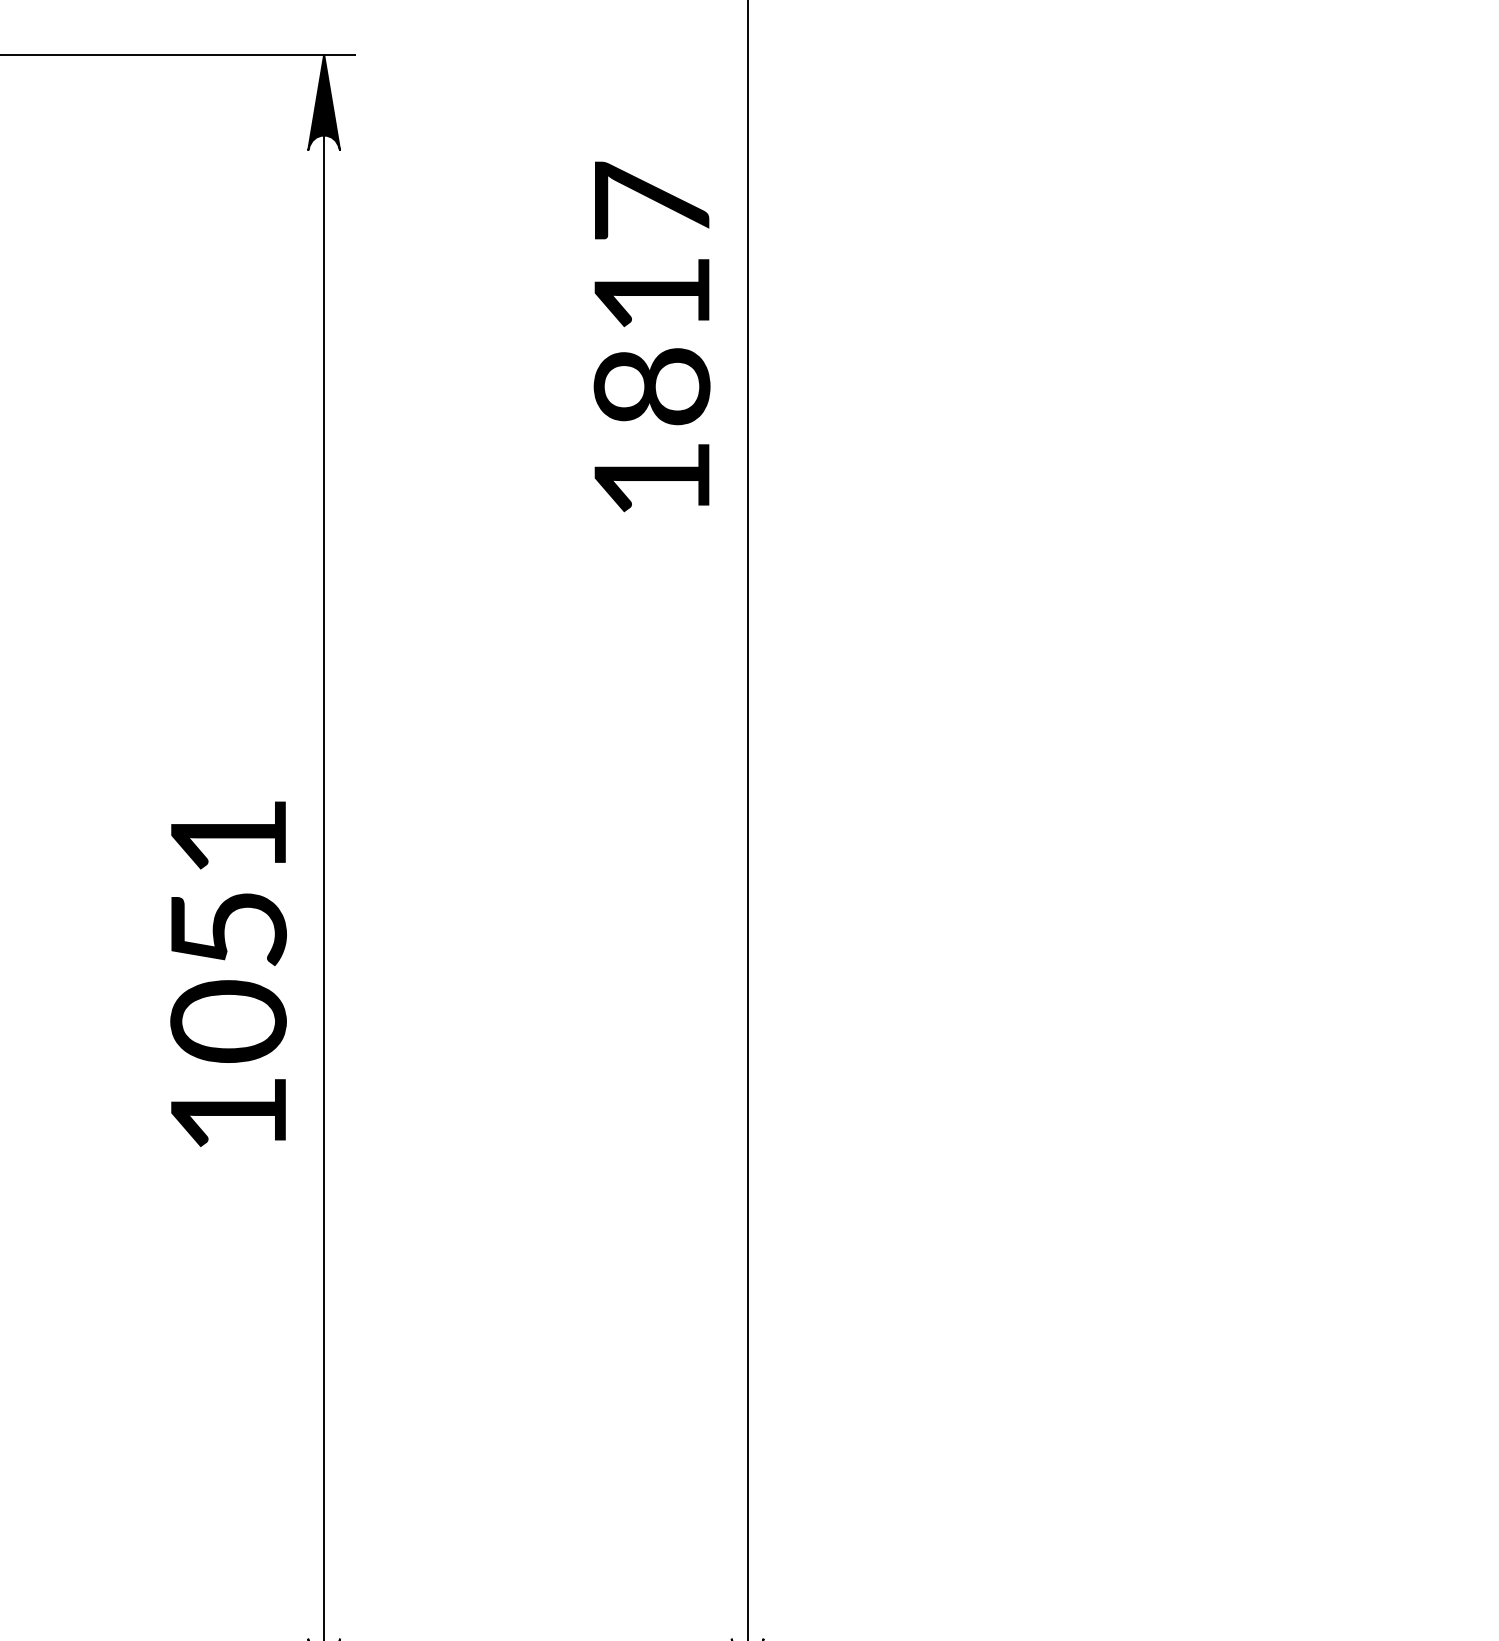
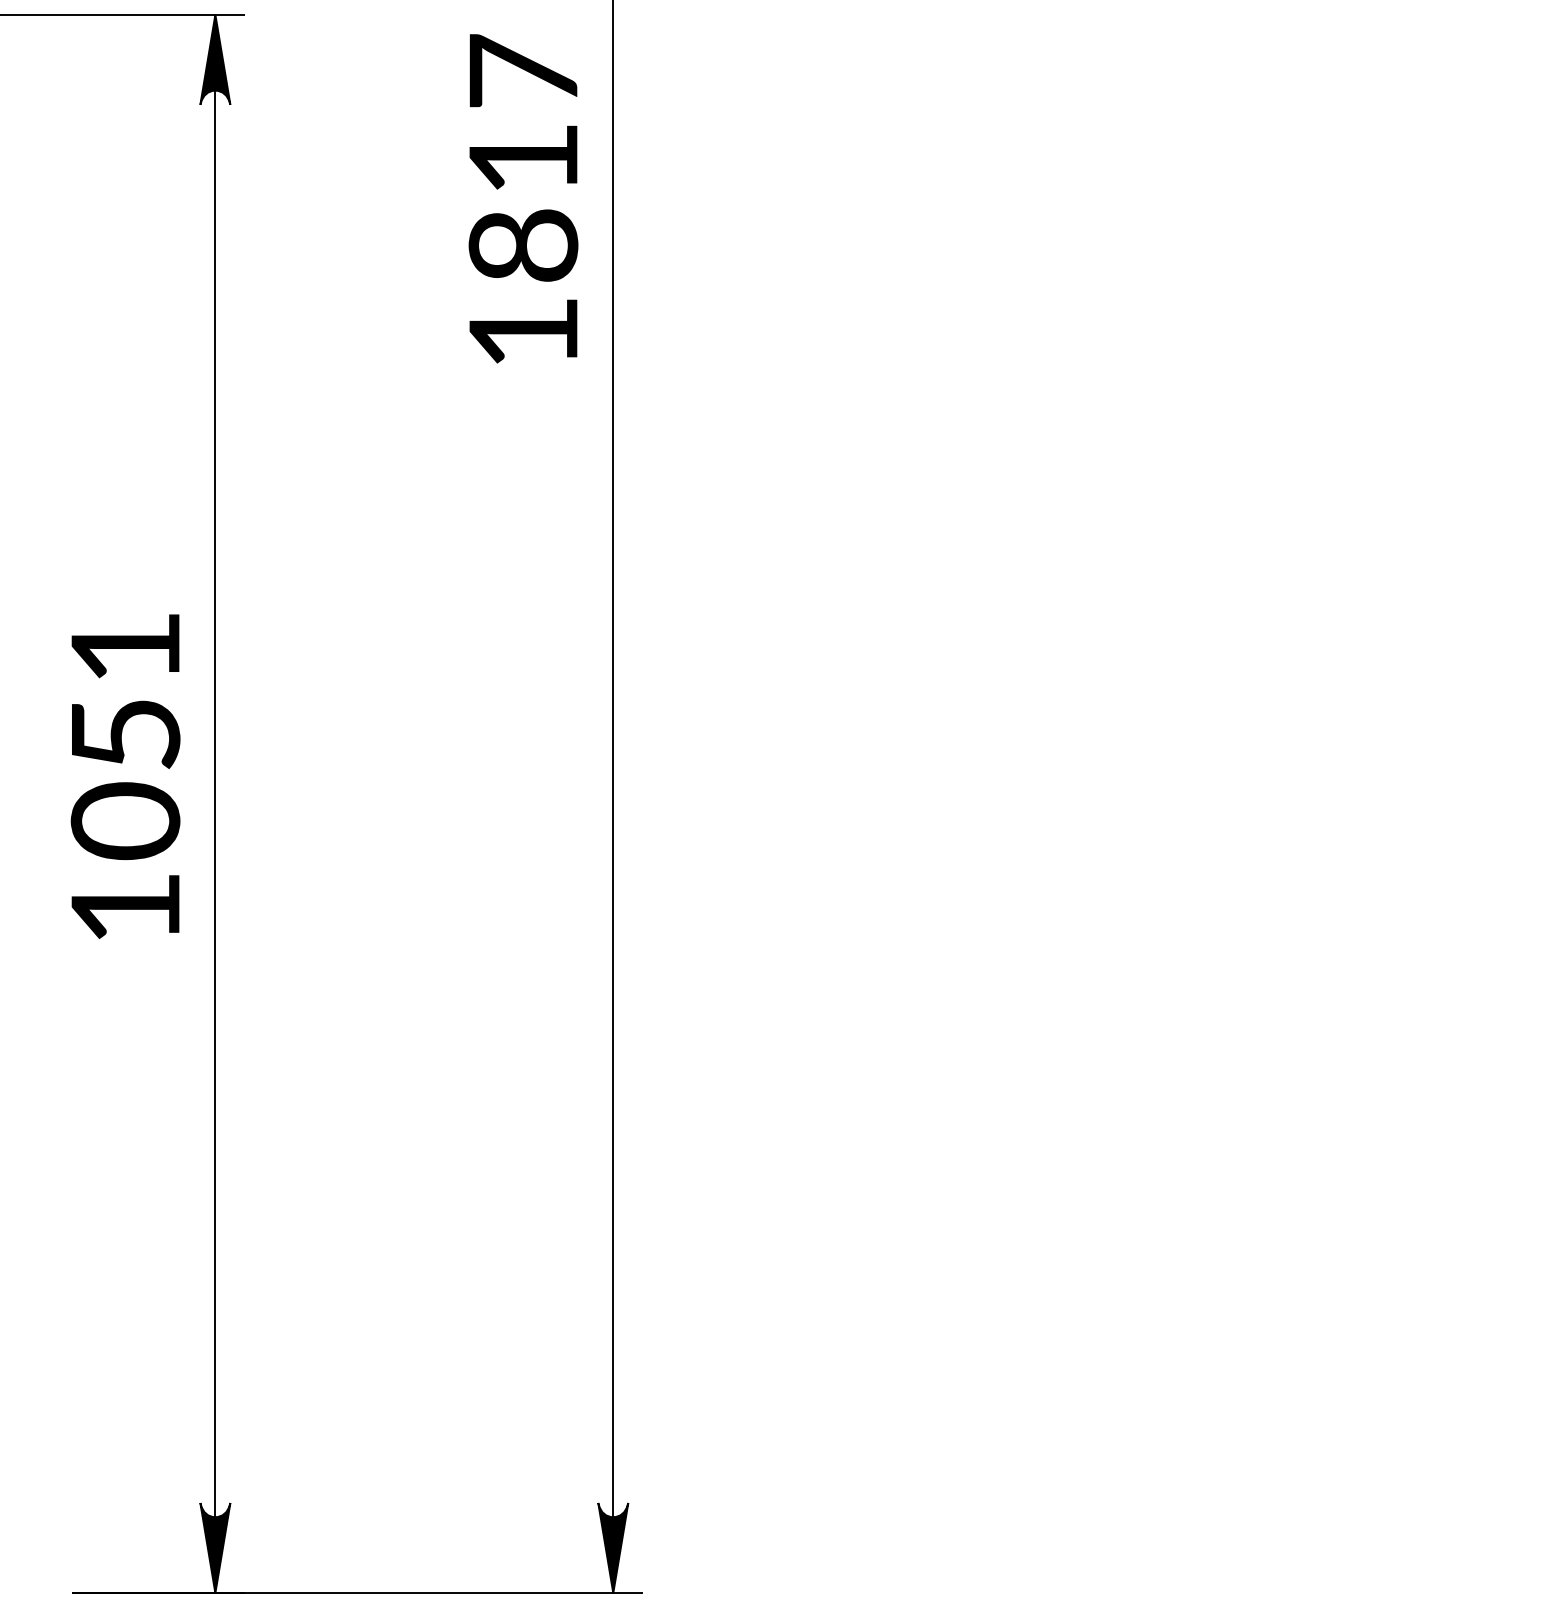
text: (652, 336) -> (523, 198), moved
text: (228, 974) -> (125, 776), moved

